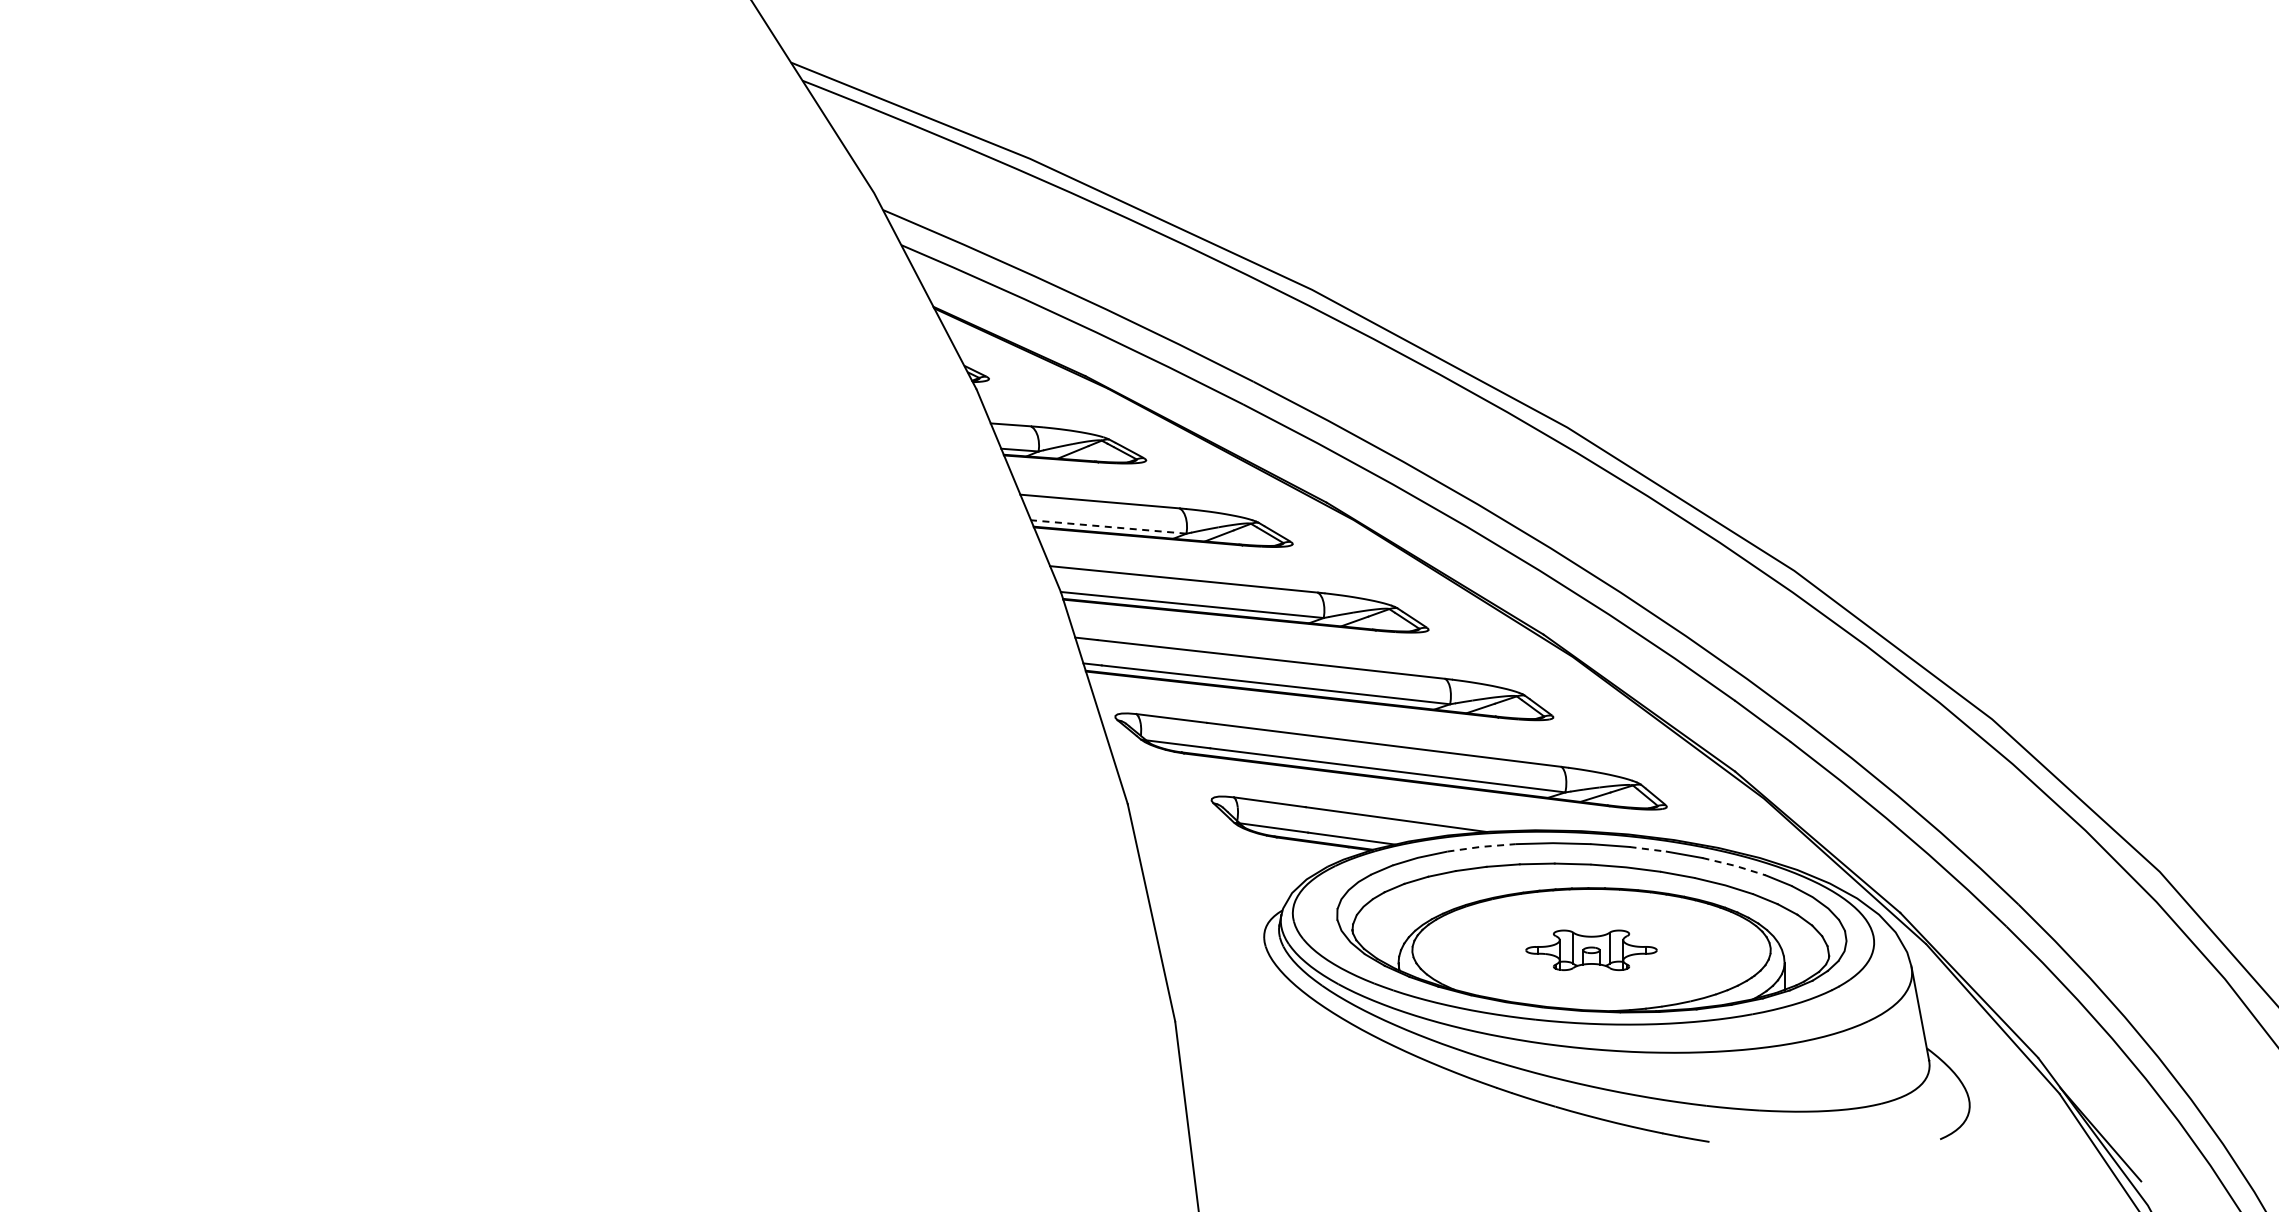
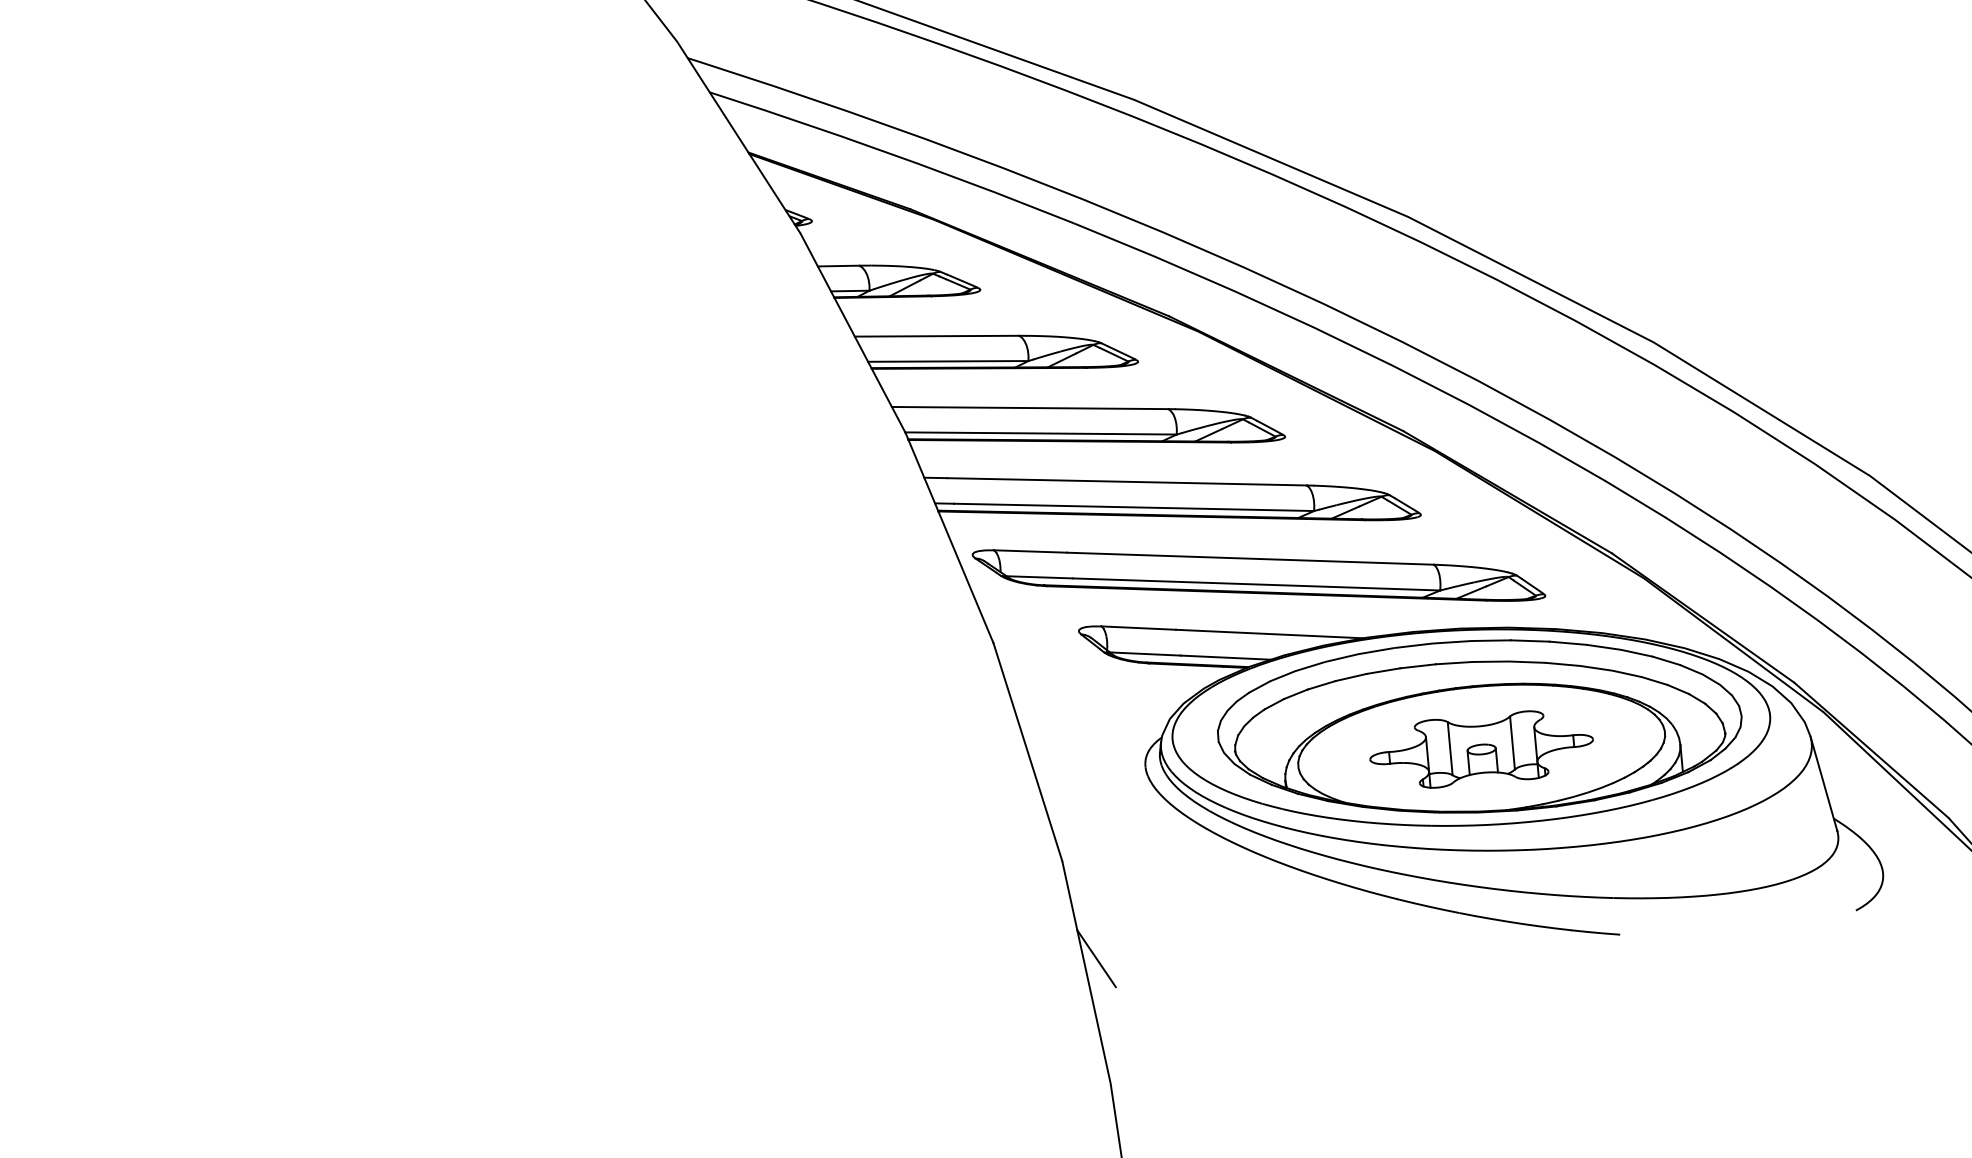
line: (1108, 526) -> (947, 360), dashed -> solid
line: (1481, 846) -> (1359, 653), dashed -> solid
line: (1648, 849) -> (1530, 641), dashed -> solid
line: (1734, 865) -> (1620, 649), dashed -> solid
part: (1591, 950) -> (1481, 749), size x1.67
line: (1199, 1118) -> (1096, 958), added

